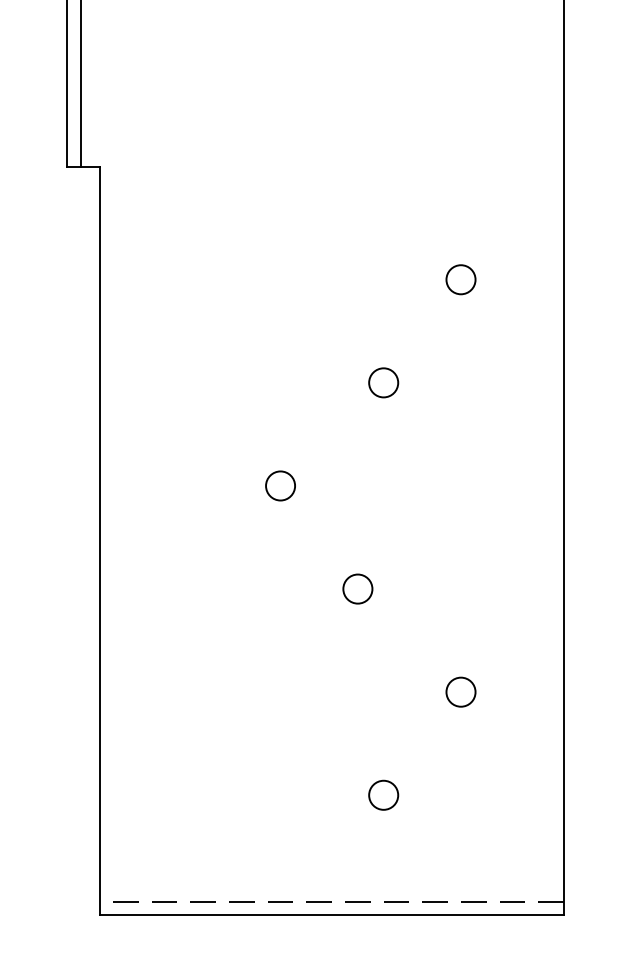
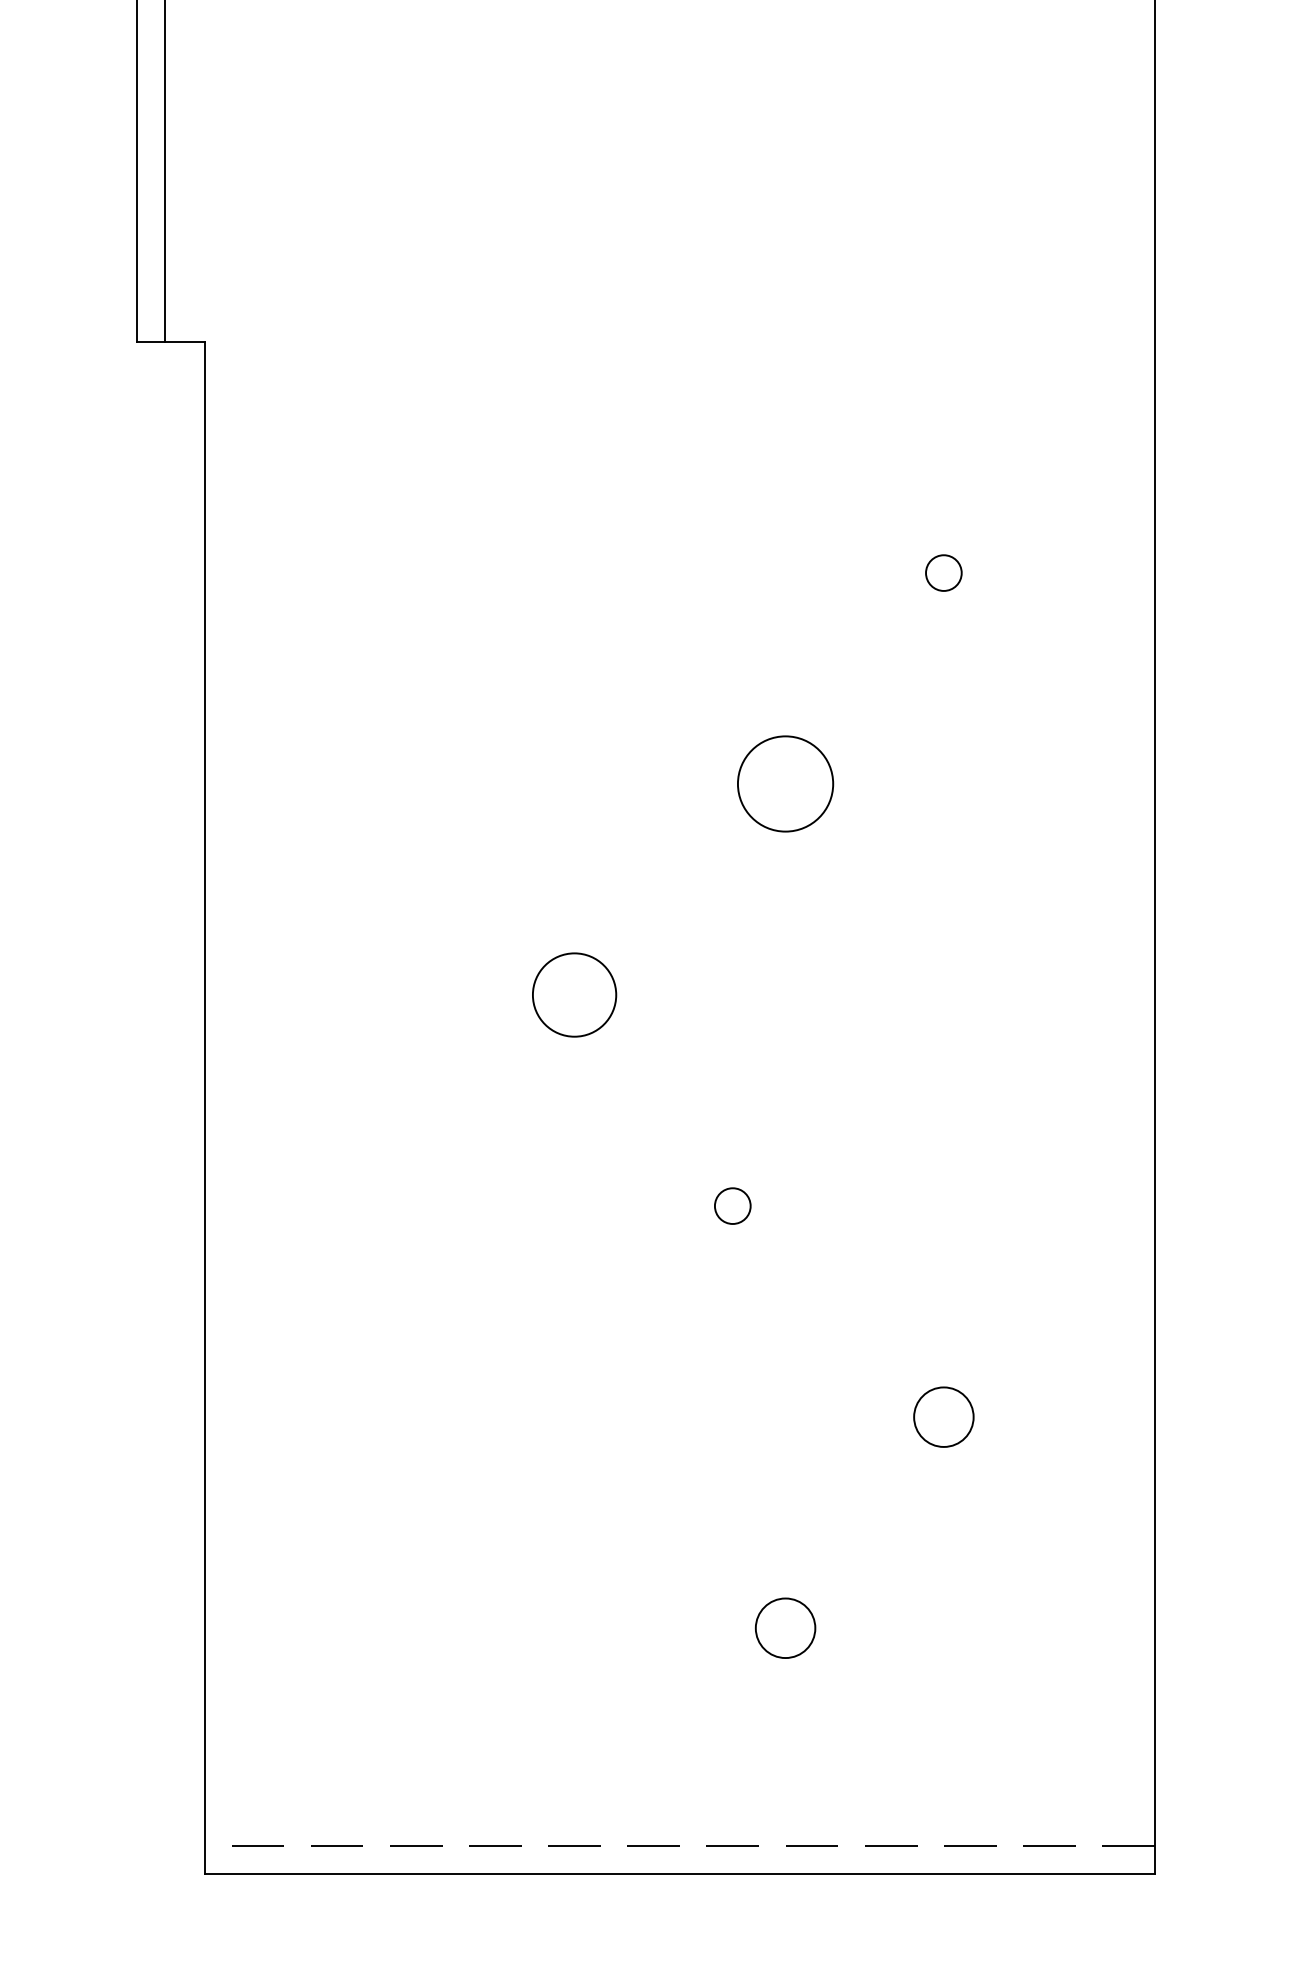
circle: (460, 279) -> (942, 572), size x0.6
circle: (383, 382) -> (785, 783), size x1.6
circle: (280, 485) -> (574, 994), size x1.4
circle: (357, 588) -> (731, 1204), size x0.6

